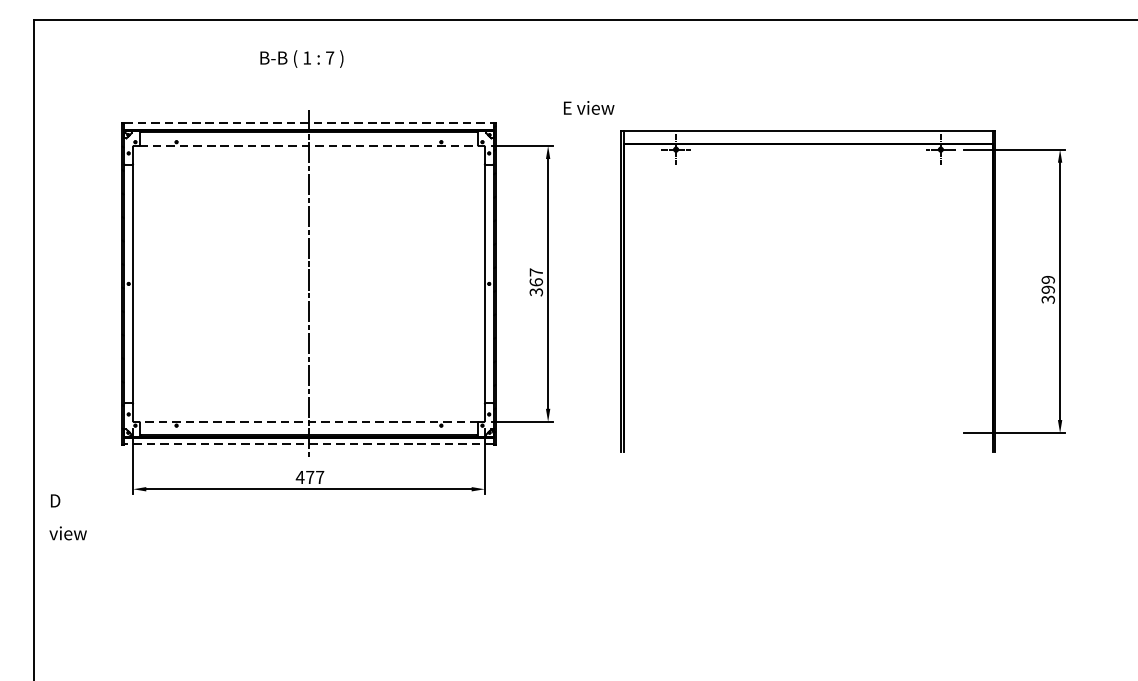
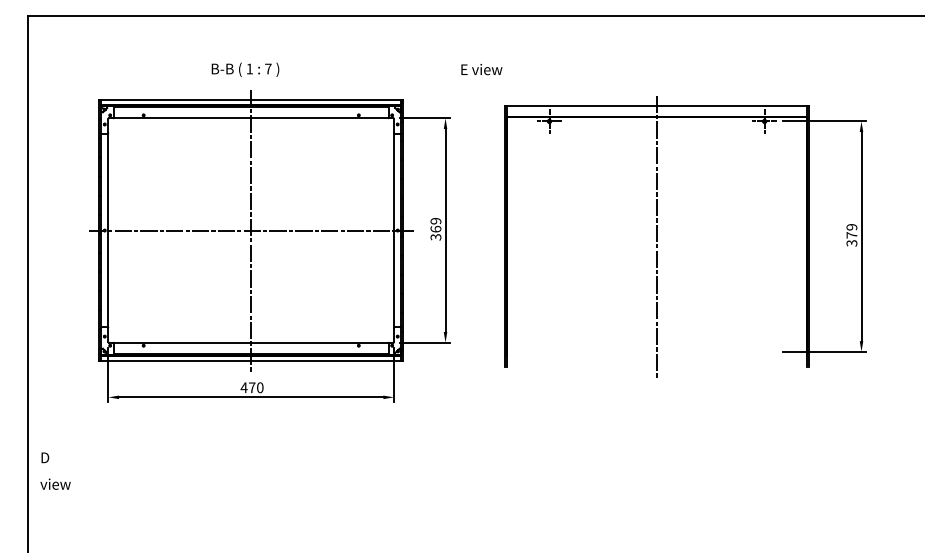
text: (301, 58) -> (245, 69), moved
text: (588, 107) -> (481, 69), moved
line: (309, 123) -> (251, 100), dashed -> solid
line: (309, 146) -> (251, 118), dashed -> solid
text: (535, 272) -> (435, 221), 367 -> 369
line: (308, 283) -> (250, 230), added
text: (1047, 290) -> (851, 235), 399 -> 379
line: (809, 291) -> (657, 236), added
line: (309, 421) -> (251, 342), dashed -> solid
line: (308, 443) -> (250, 360), dashed -> solid
text: (320, 477) -> (260, 387), 477 -> 470
text: (68, 516) -> (55, 470), moved

